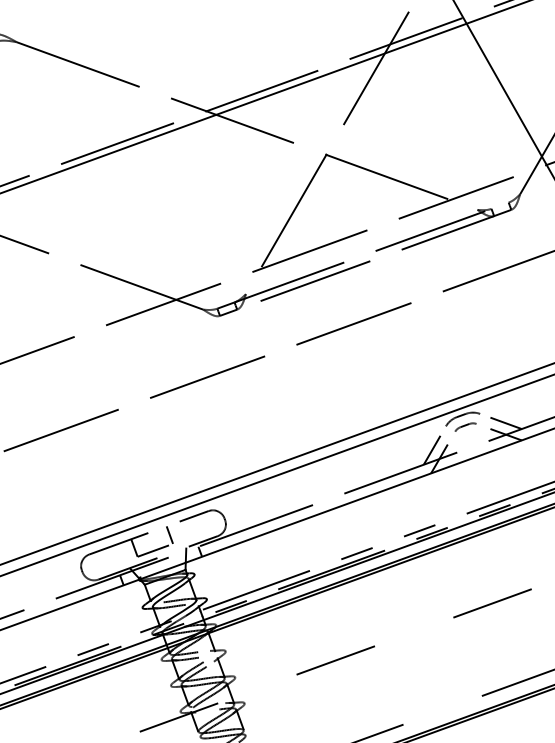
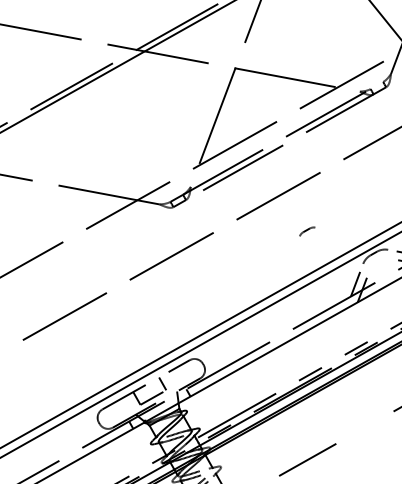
part: (465, 426) -> (307, 230), moved

